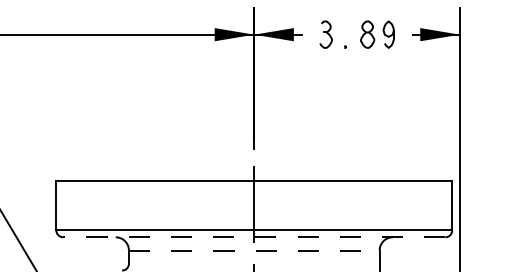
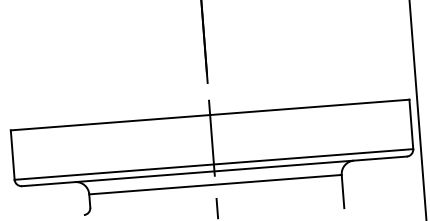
line: (253, 237) -> (213, 171), dashed -> solid
line: (254, 250) -> (215, 184), dashed -> solid

